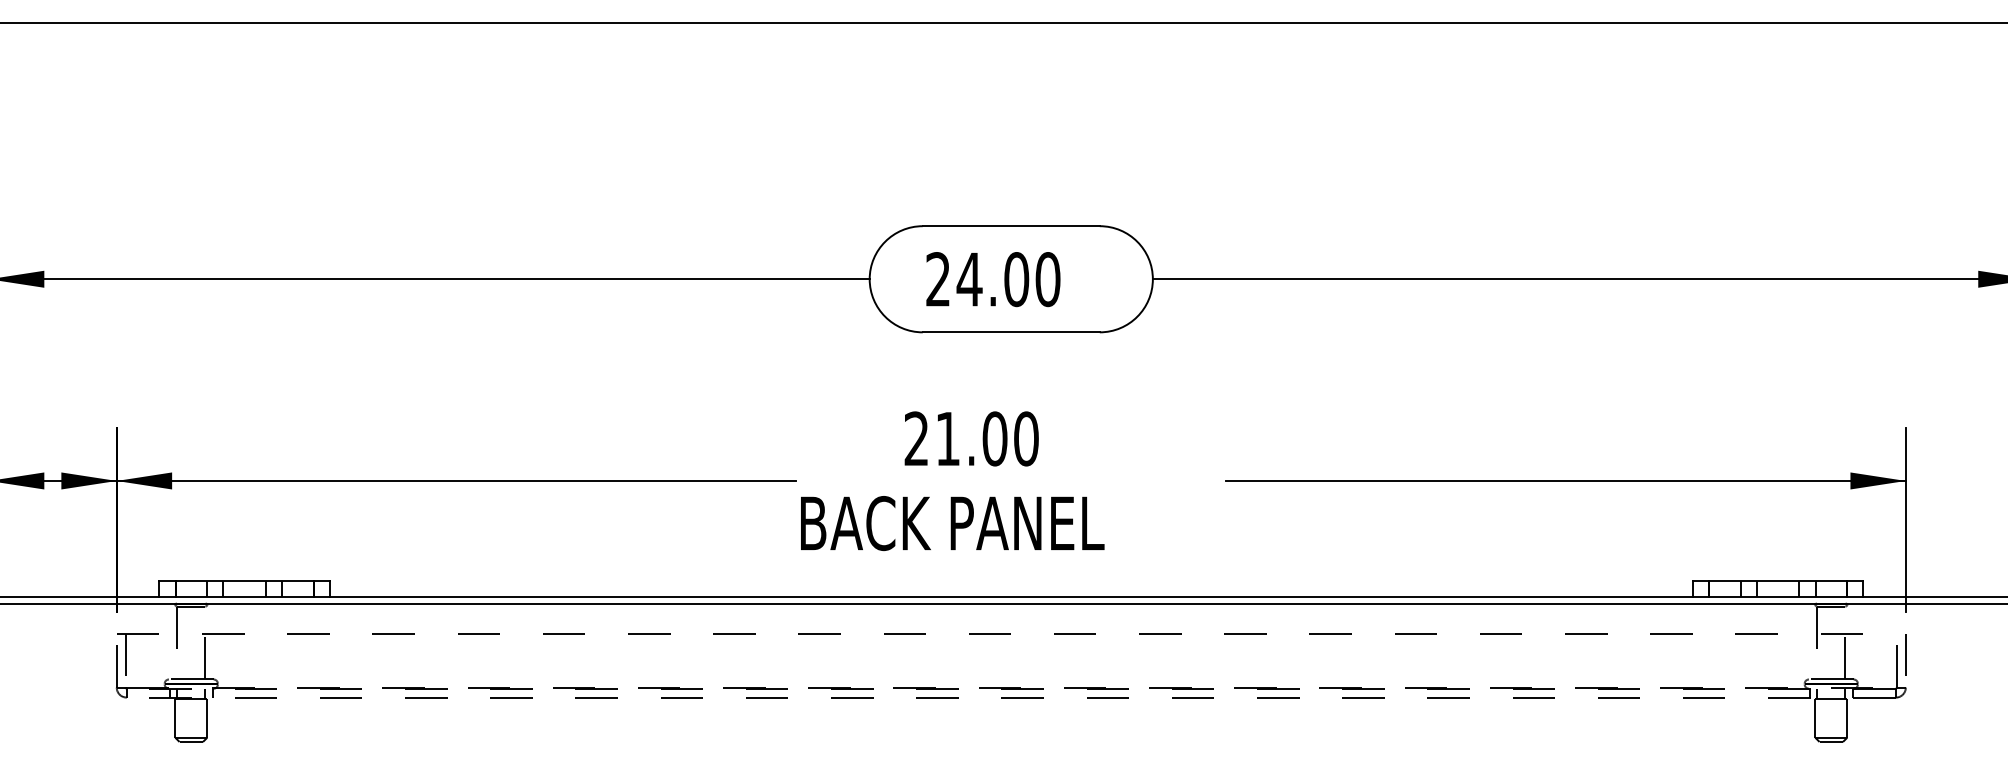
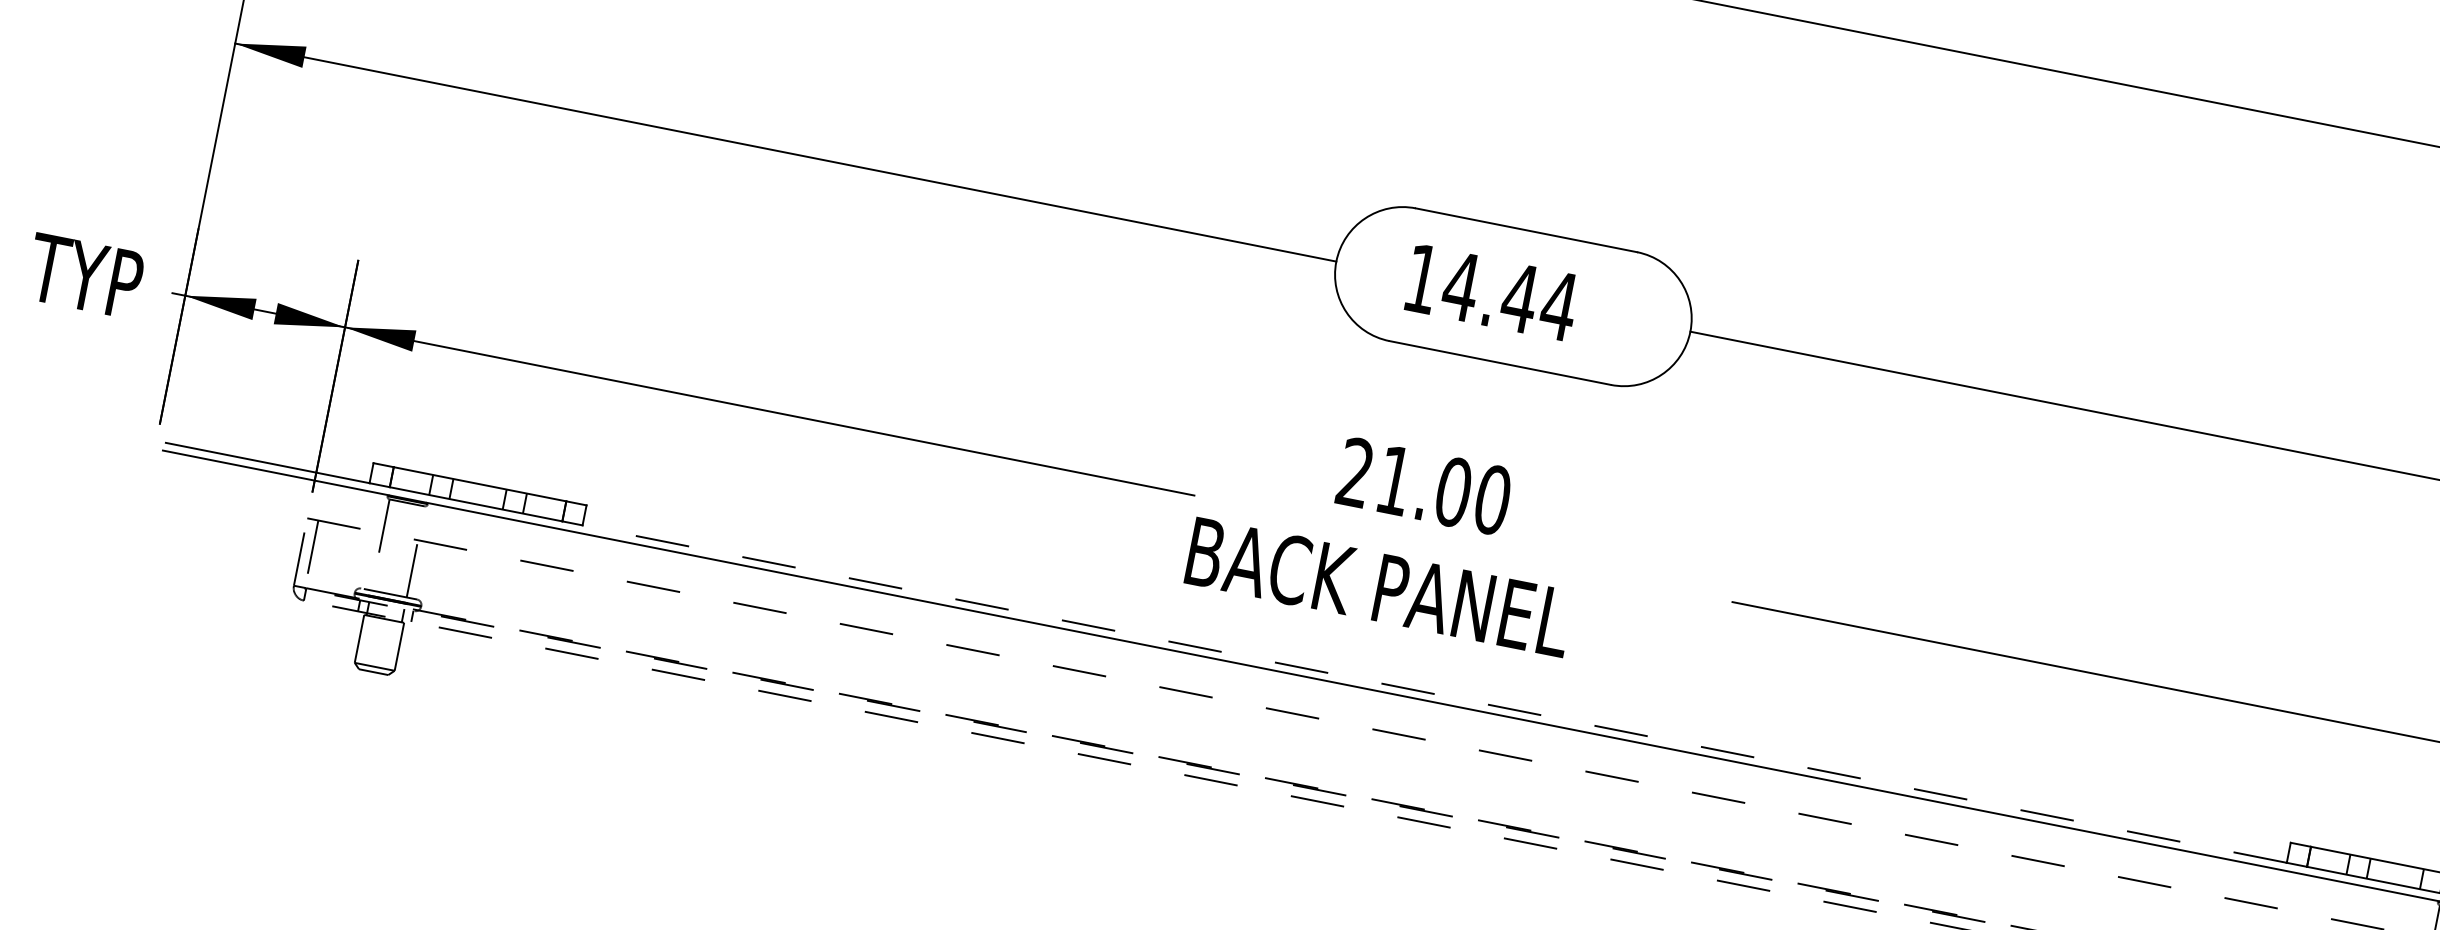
text: (993, 279) -> (1491, 292), 24.00 -> 14.44
line: (1011, 597) -> (1434, 694), solid -> dashed

